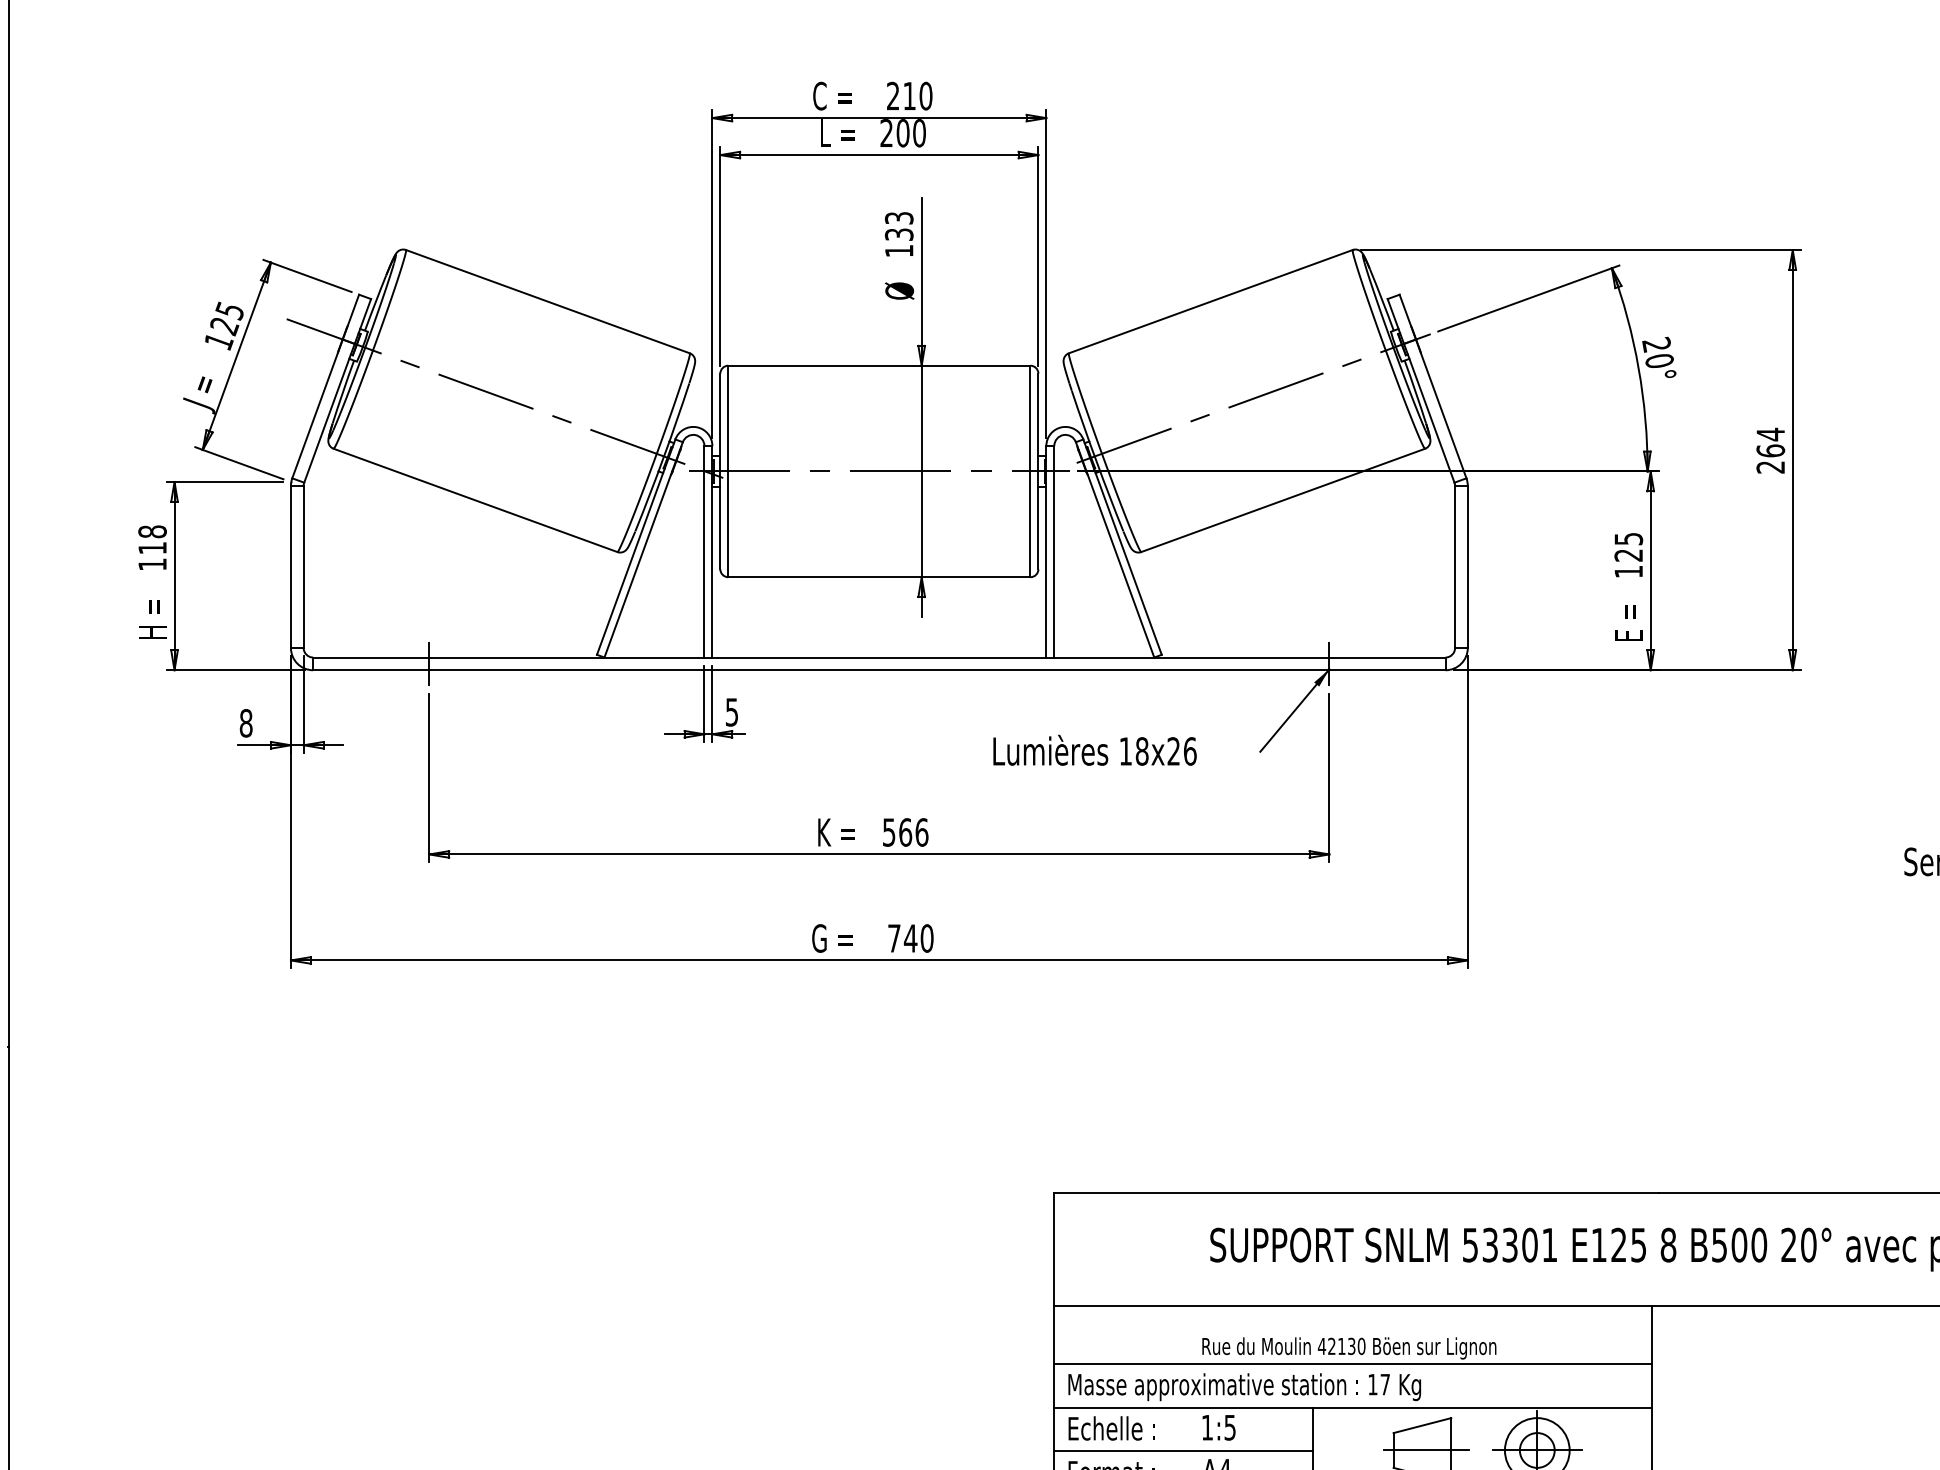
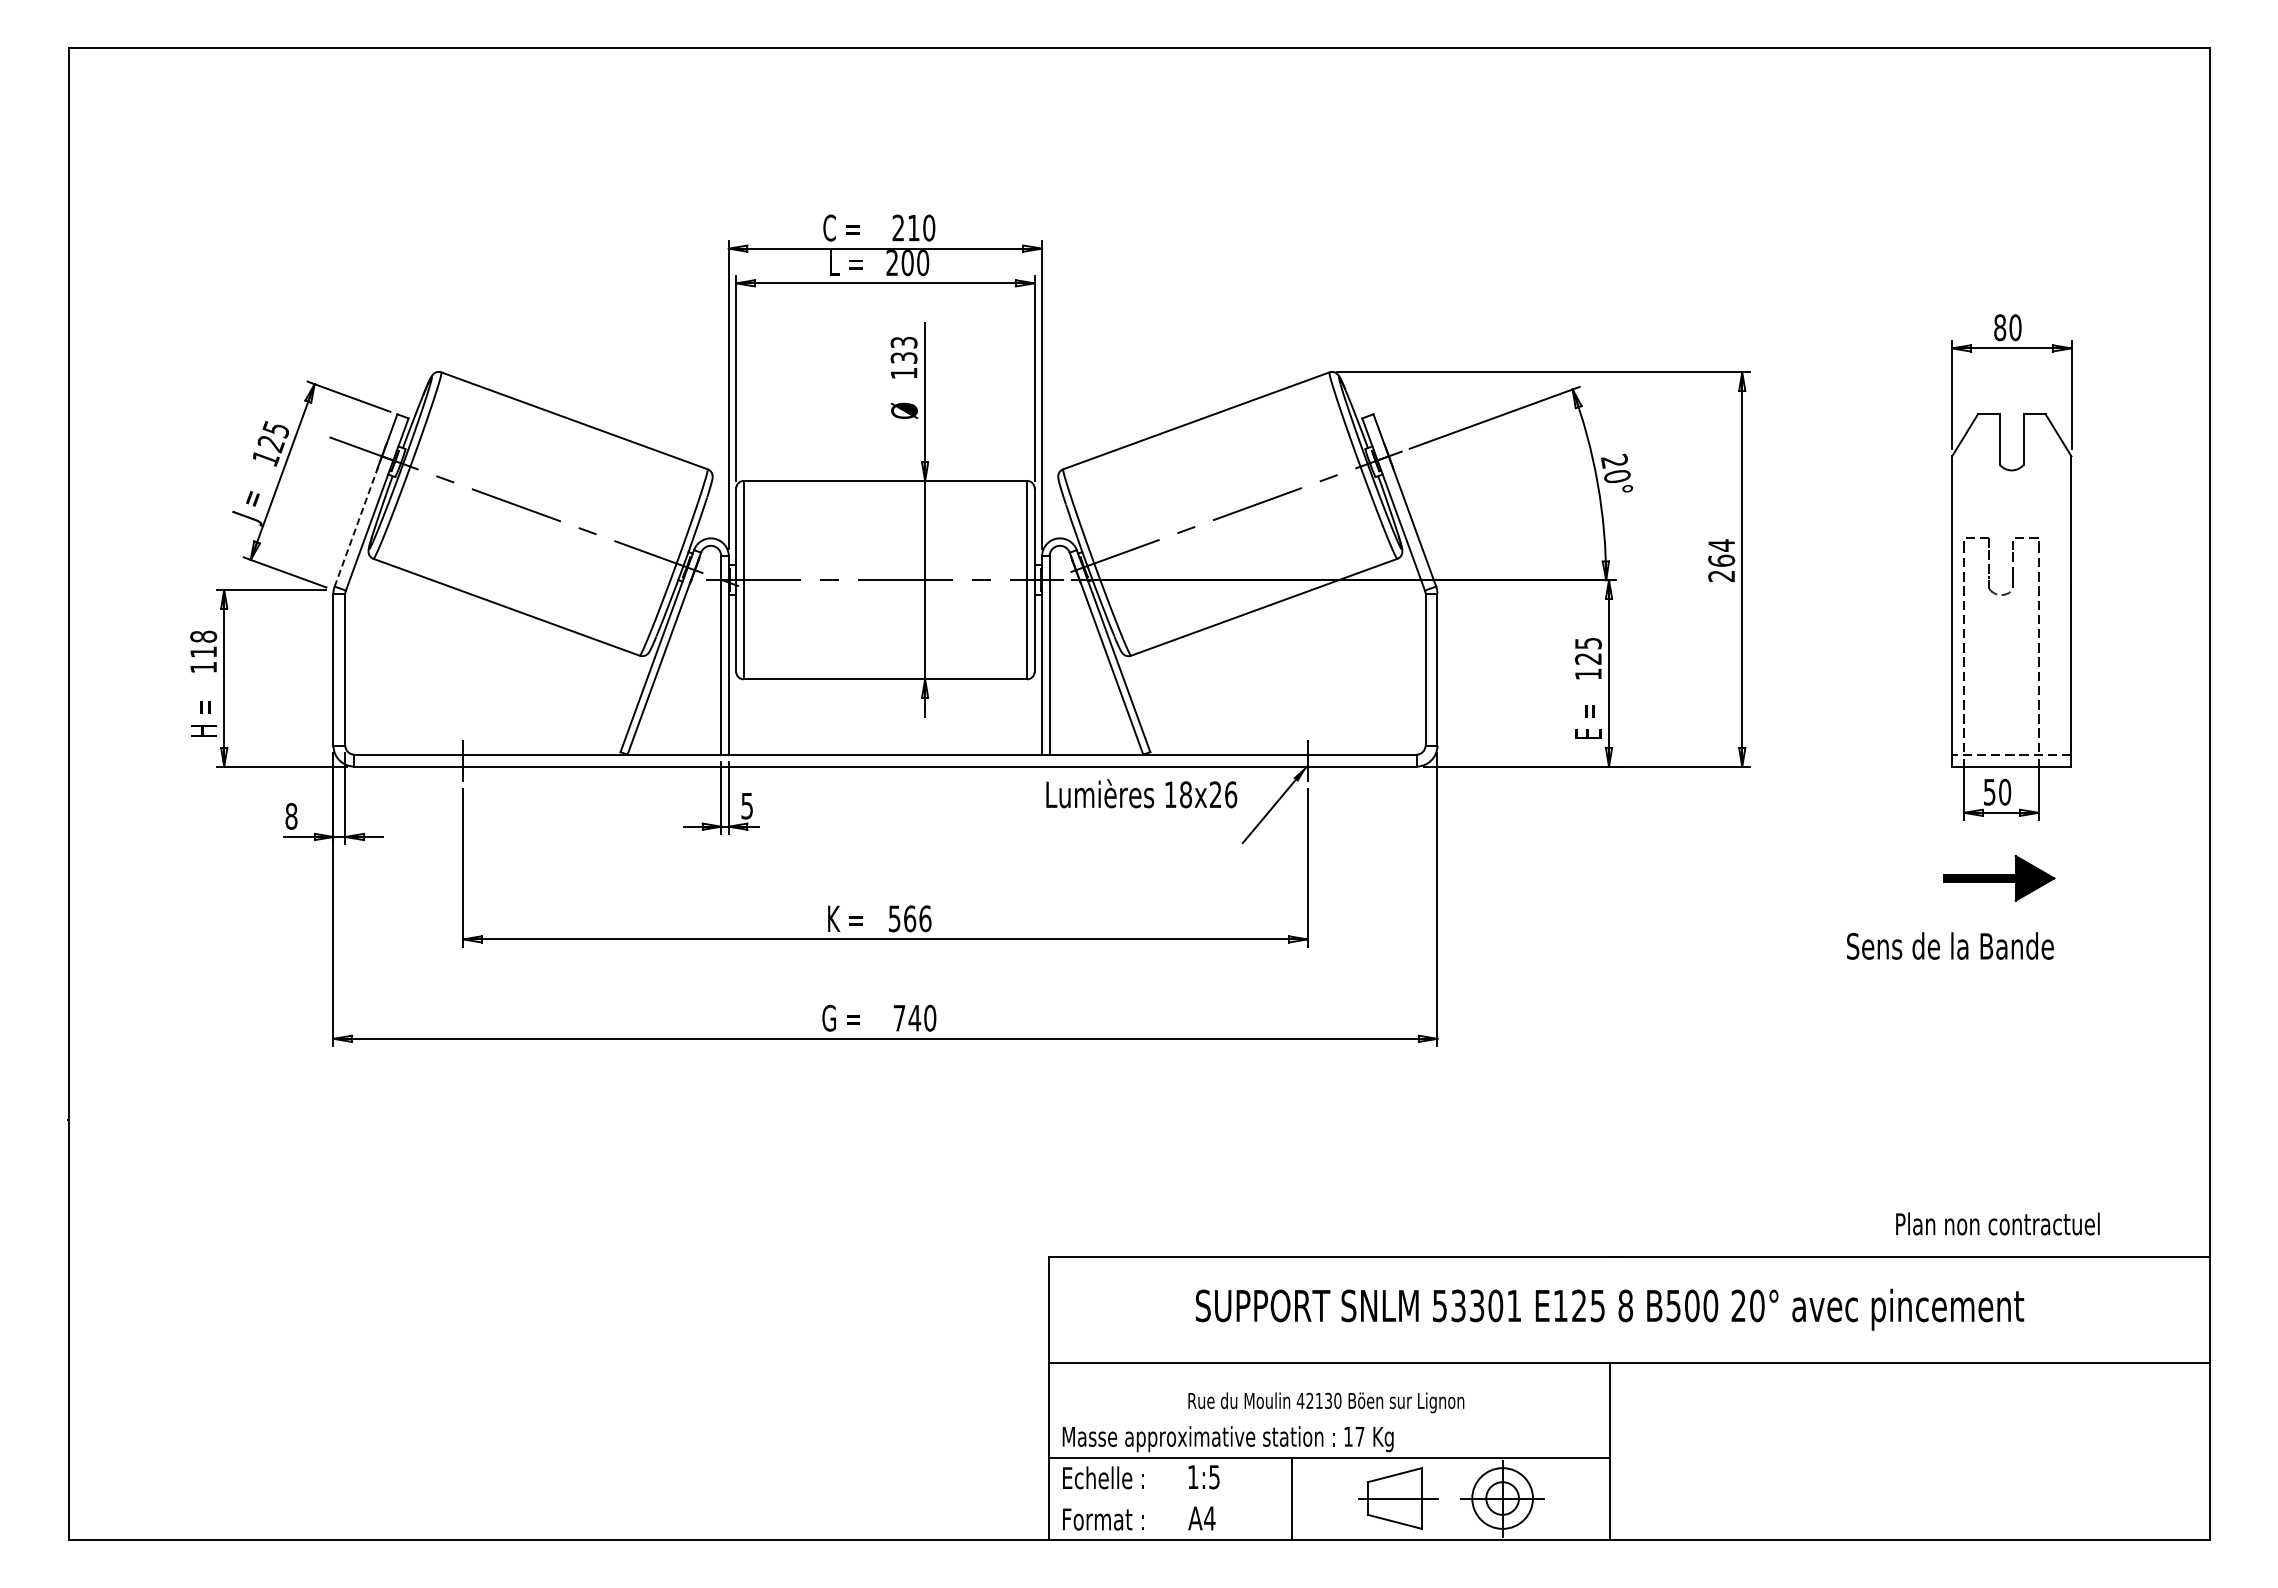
line: (317, 408) -> (358, 521), solid -> dashed
text: (1094, 750) -> (1141, 793), moved
line: (1352, 1364) -> (1329, 1417), removed
line: (1183, 1451) -> (1170, 1499), removed

